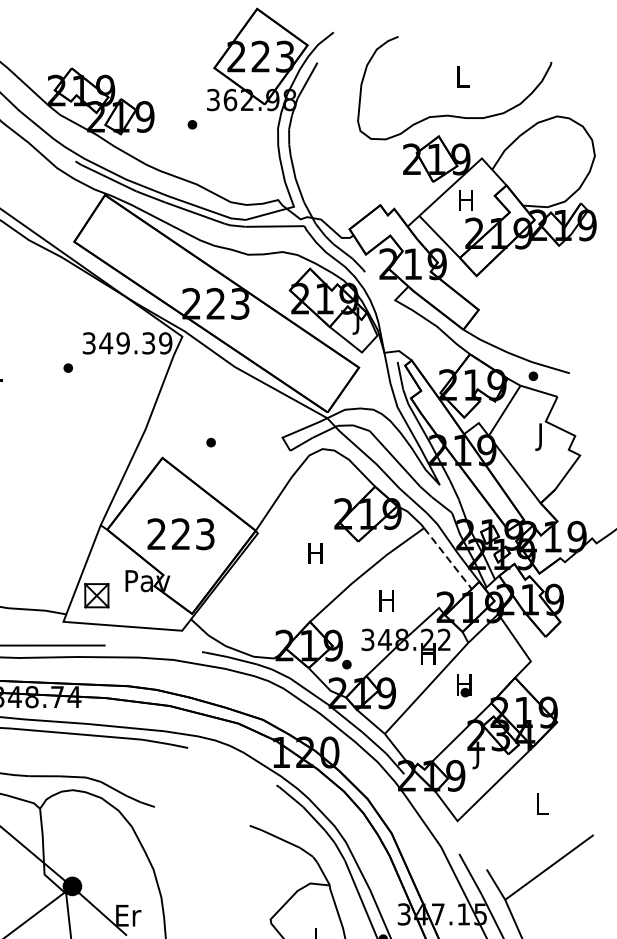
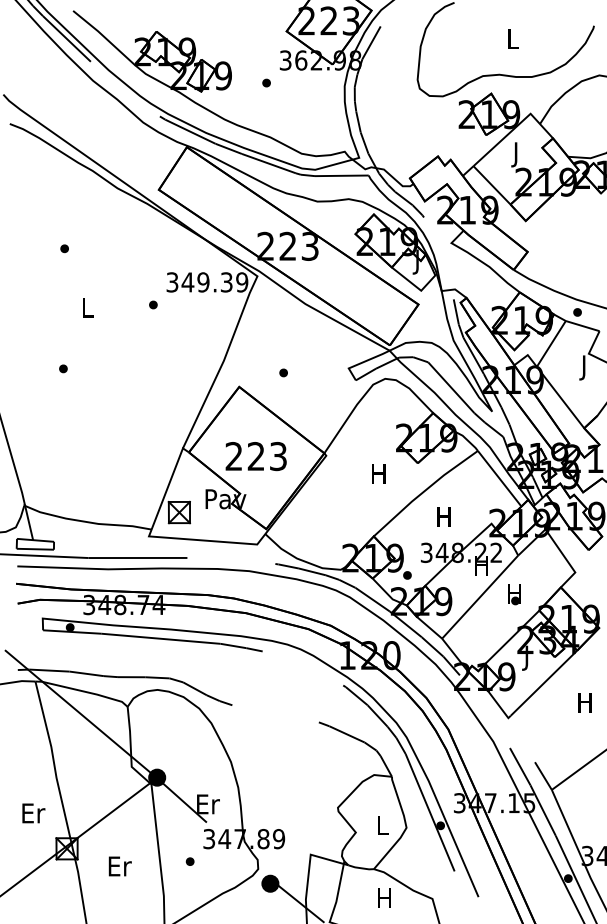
text: (465, 203) -> (515, 154), H -> J
line: (447, 559) -> (499, 479), dashed -> solid
text: (541, 803) -> (584, 702), L -> H

